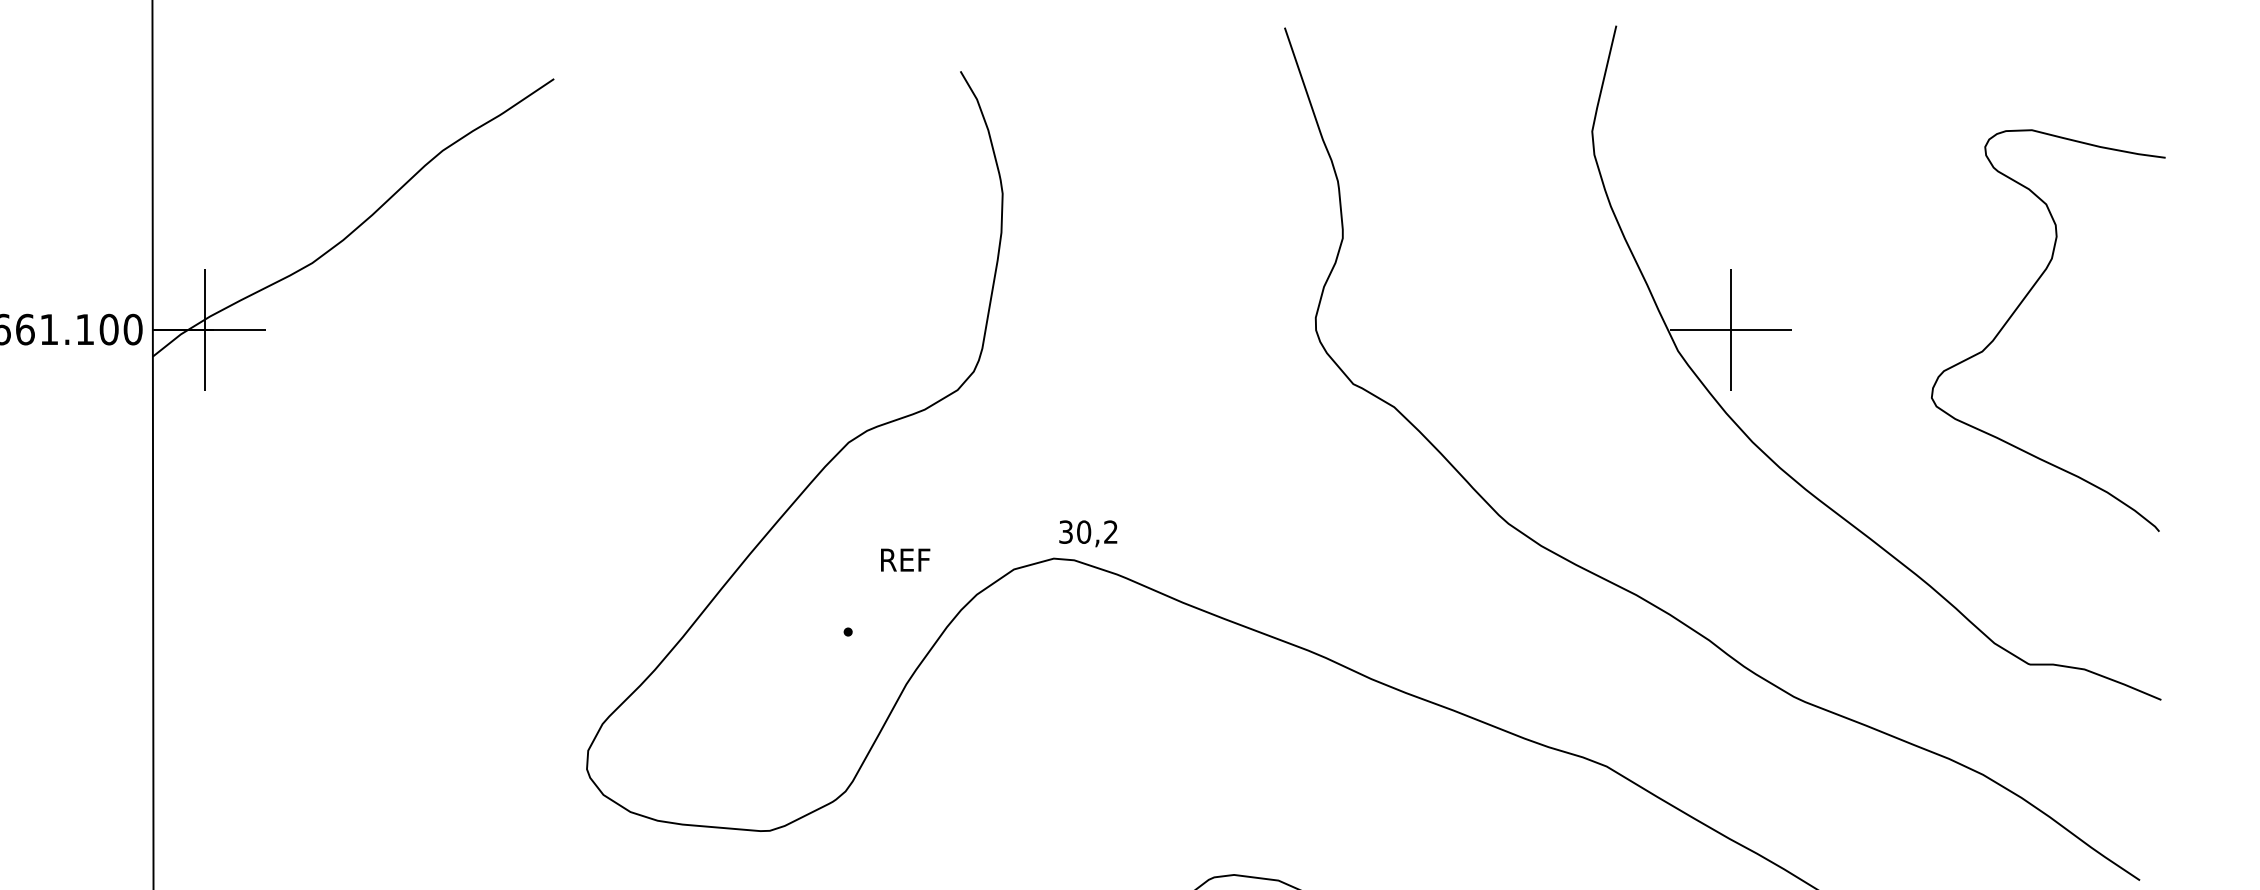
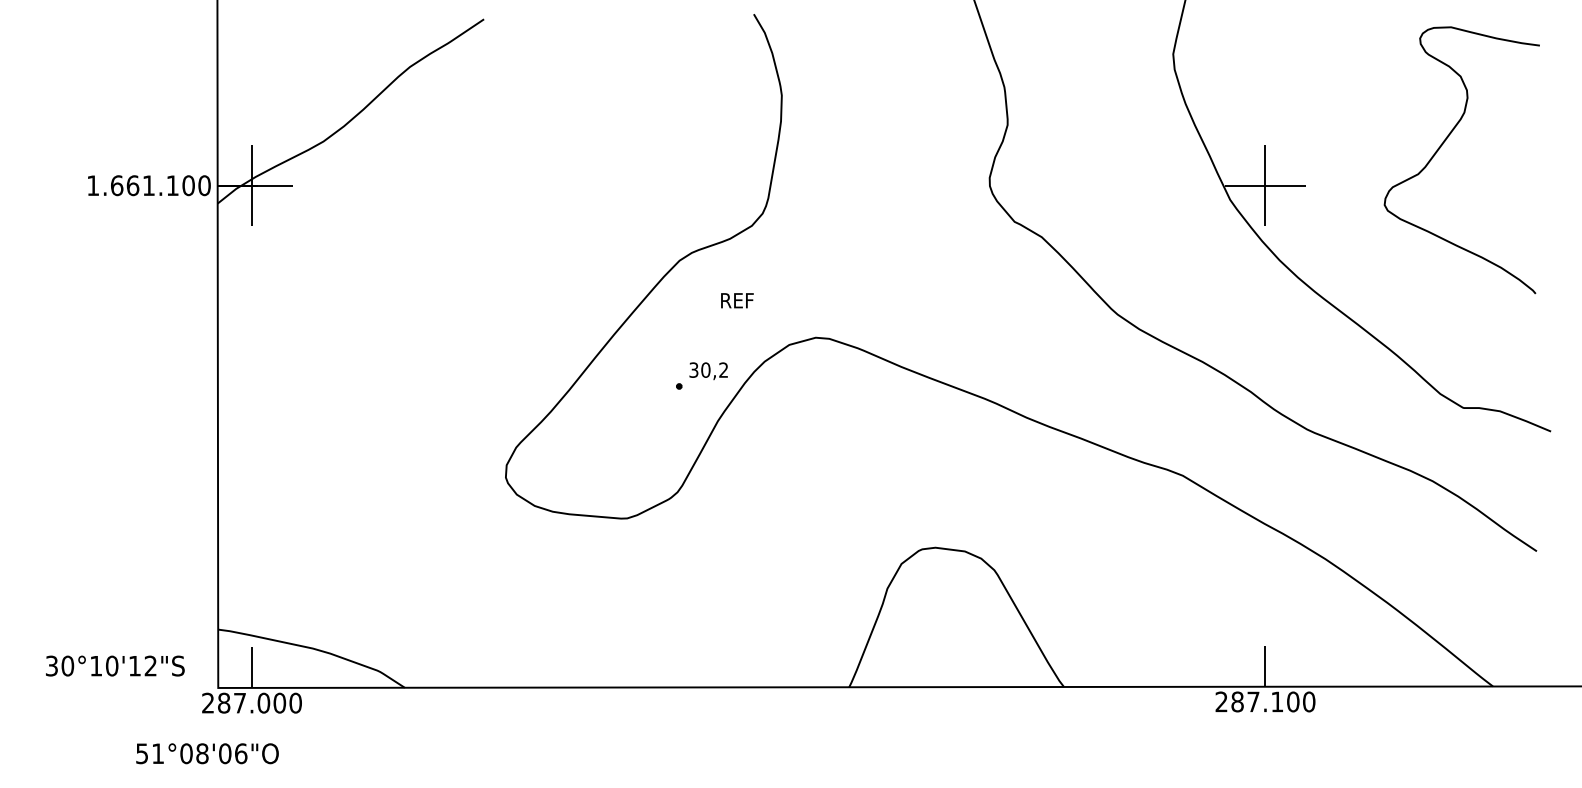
curve: (2020, 306) -> (1443, 144), moved
text: (1088, 534) -> (708, 371), moved
text: (905, 559) -> (737, 300), moved

